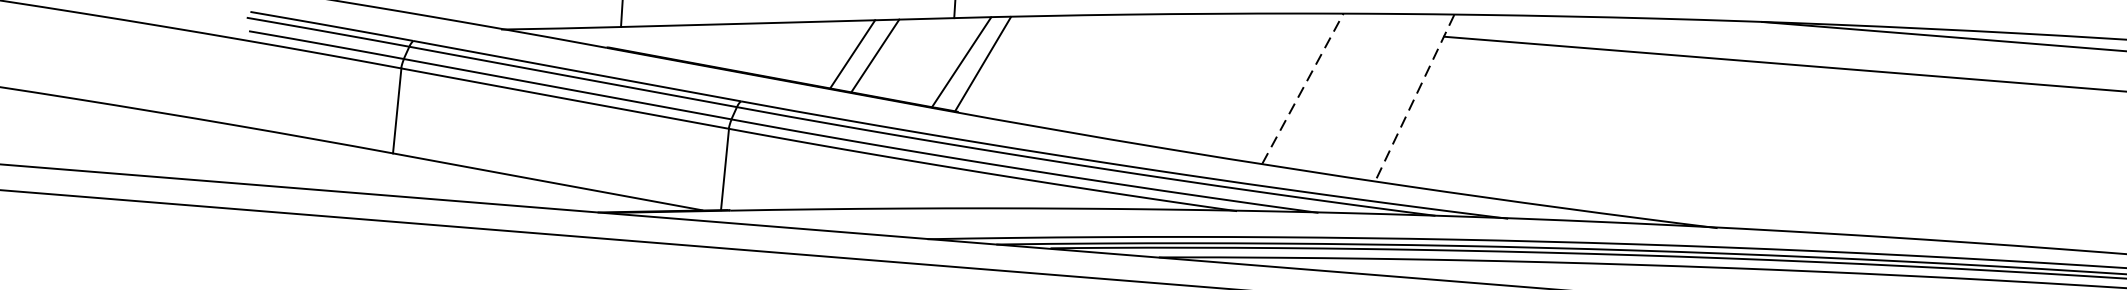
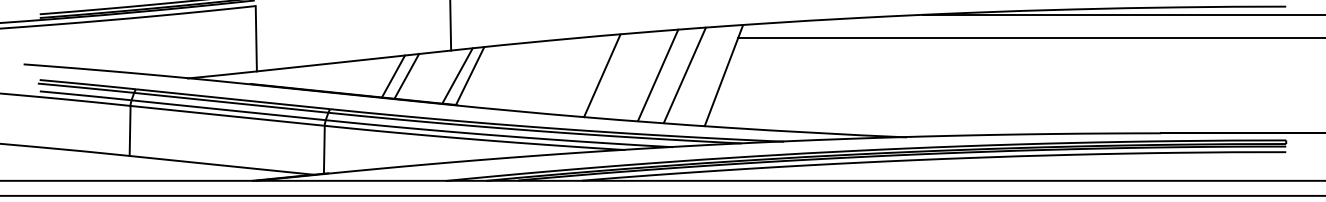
line: (1208, 81) -> (602, 75), added
line: (1303, 88) -> (658, 75), dashed -> solid
line: (1347, 92) -> (684, 75), added
line: (1414, 97) -> (723, 75), dashed -> solid

